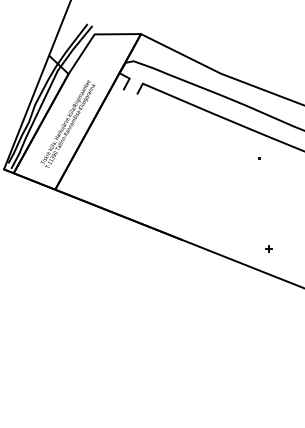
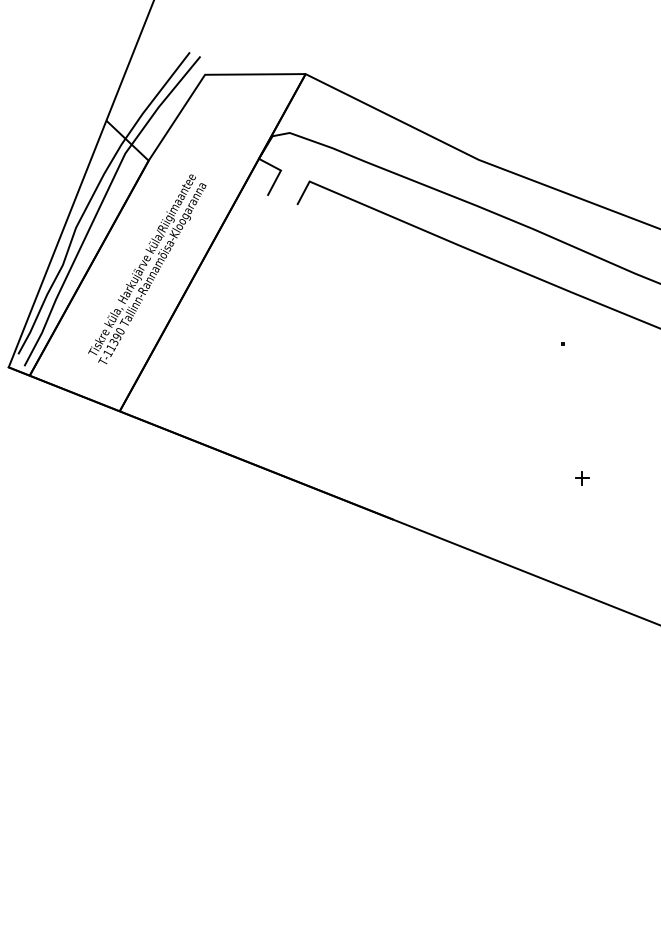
part: (268, 248) -> (581, 478), moved

